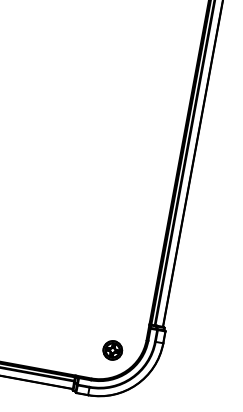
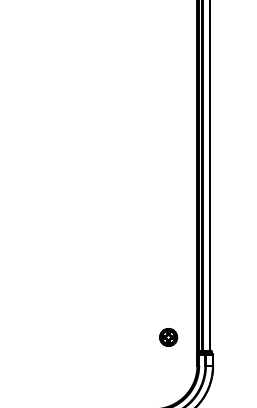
part: (112, 350) -> (168, 337), moved

